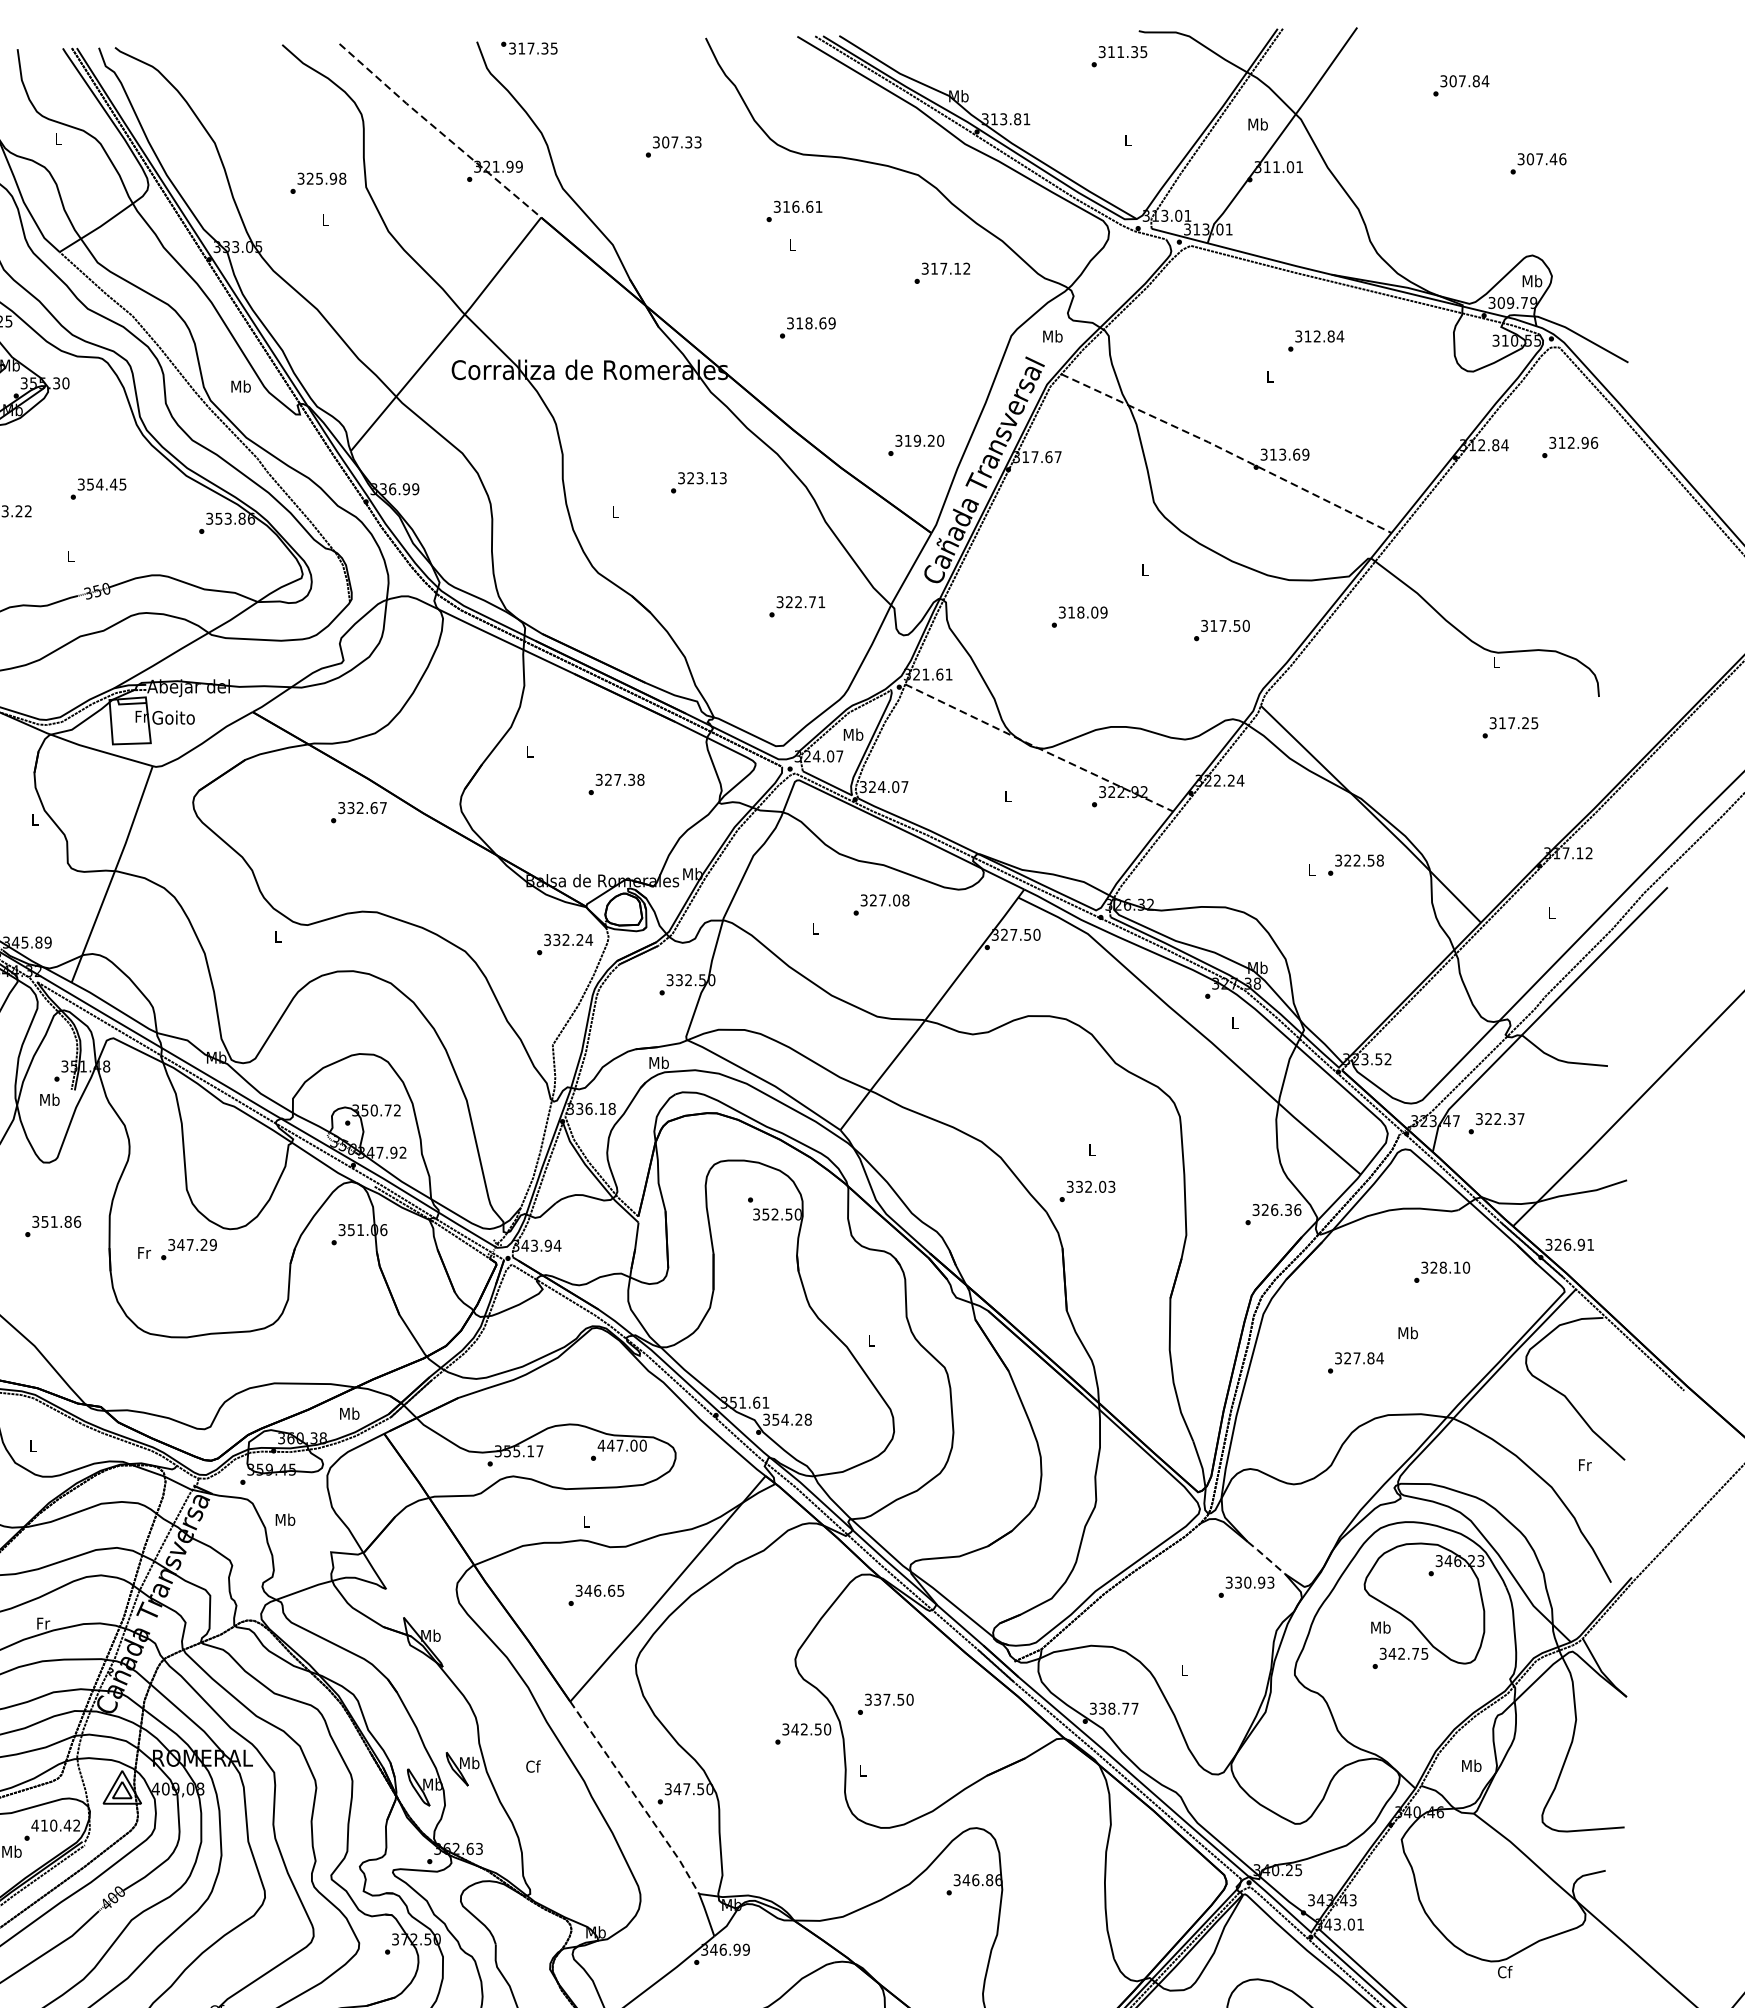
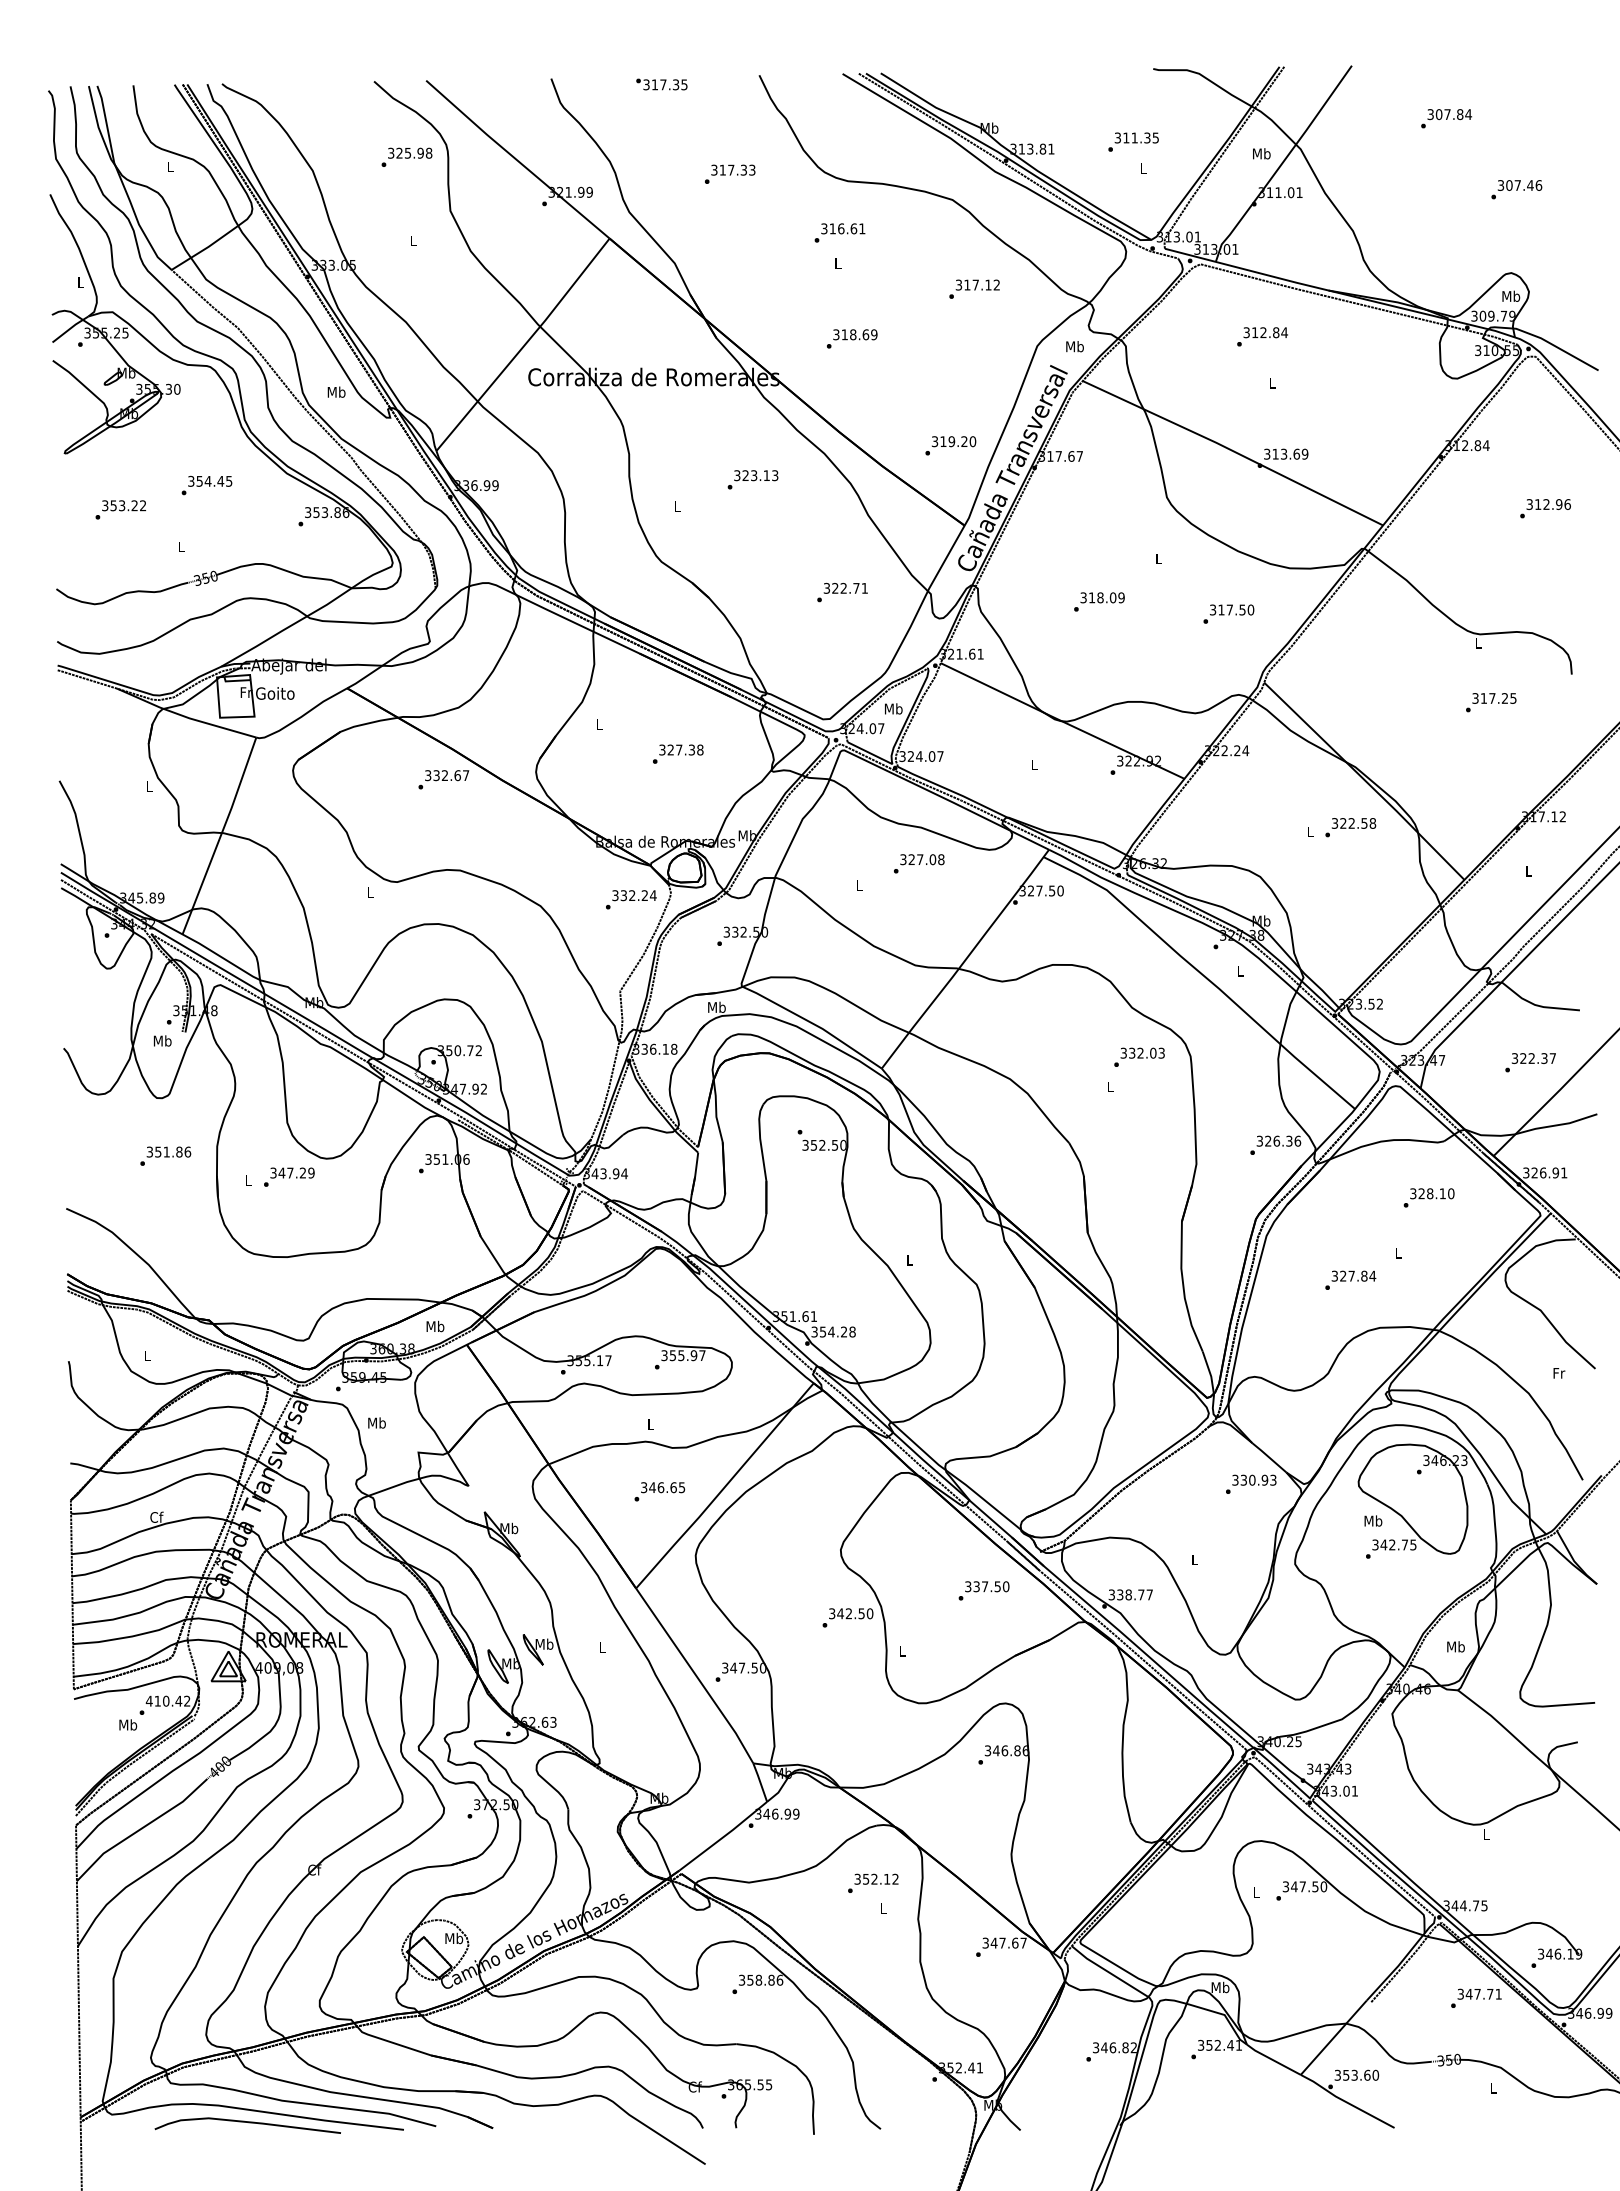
text: (528, 48) -> (661, 84), moved
text: (1119, 55) -> (1133, 141), moved
line: (438, 130) -> (516, 159), dashed -> solid
text: (665, 141) -> (722, 169), 307.33 -> 317.33
text: (317, 182) -> (406, 156), moved
text: (1316, 340) -> (1262, 336), moved
text: (1570, 447) -> (1545, 508), moved
line: (1227, 451) -> (1233, 451), dashed -> solid
line: (1039, 748) -> (1062, 721), dashed -> solid
text: (1496, 1123) -> (1530, 1062), moved
text: (1087, 1190) -> (1139, 1056), moved
text: (144, 1253) -> (248, 1180), Fr -> L
text: (1408, 1332) -> (1398, 1252), Mb -> L
text: (622, 1445) -> (683, 1355), 447.00 -> 355.97
line: (1266, 1557) -> (1269, 1457), dashed -> solid
text: (43, 1622) -> (156, 1516), Fr -> Cf
text: (885, 1703) -> (983, 1590), moved
text: (533, 1766) -> (602, 1647), Cf -> L
line: (636, 1797) -> (696, 1675), dashed -> solid
text: (1505, 1972) -> (1486, 1834), Cf -> L

